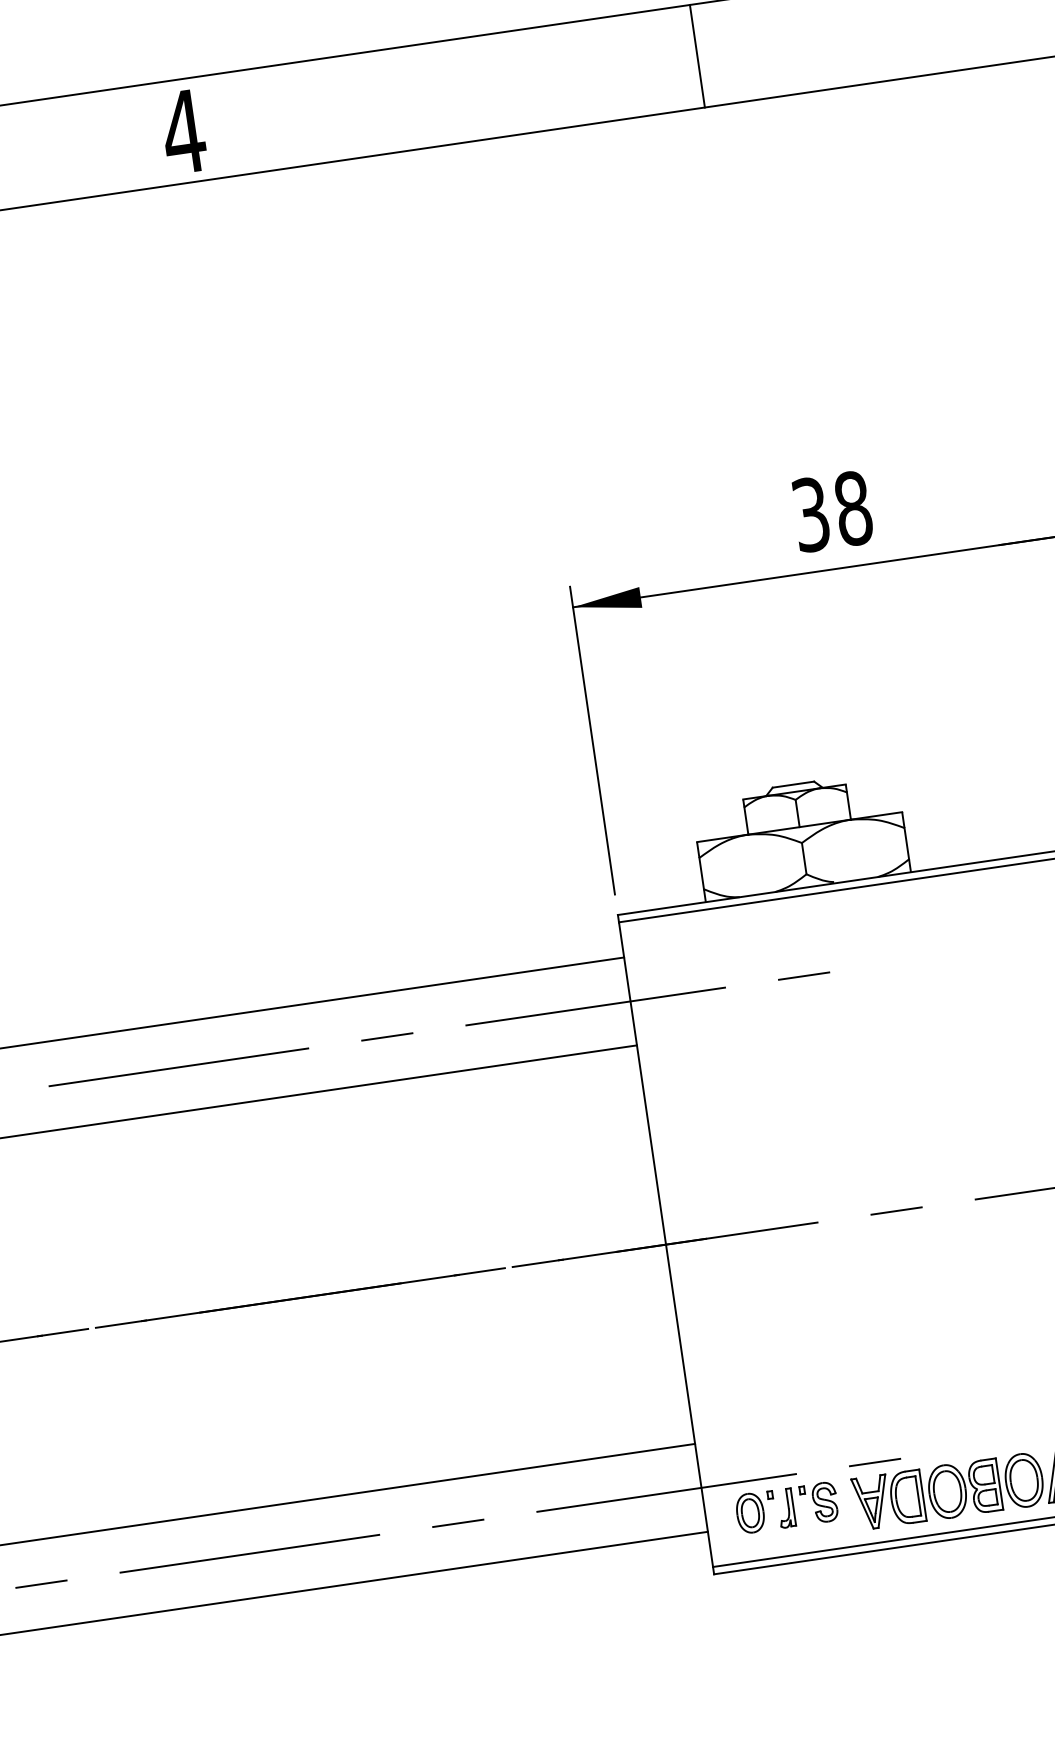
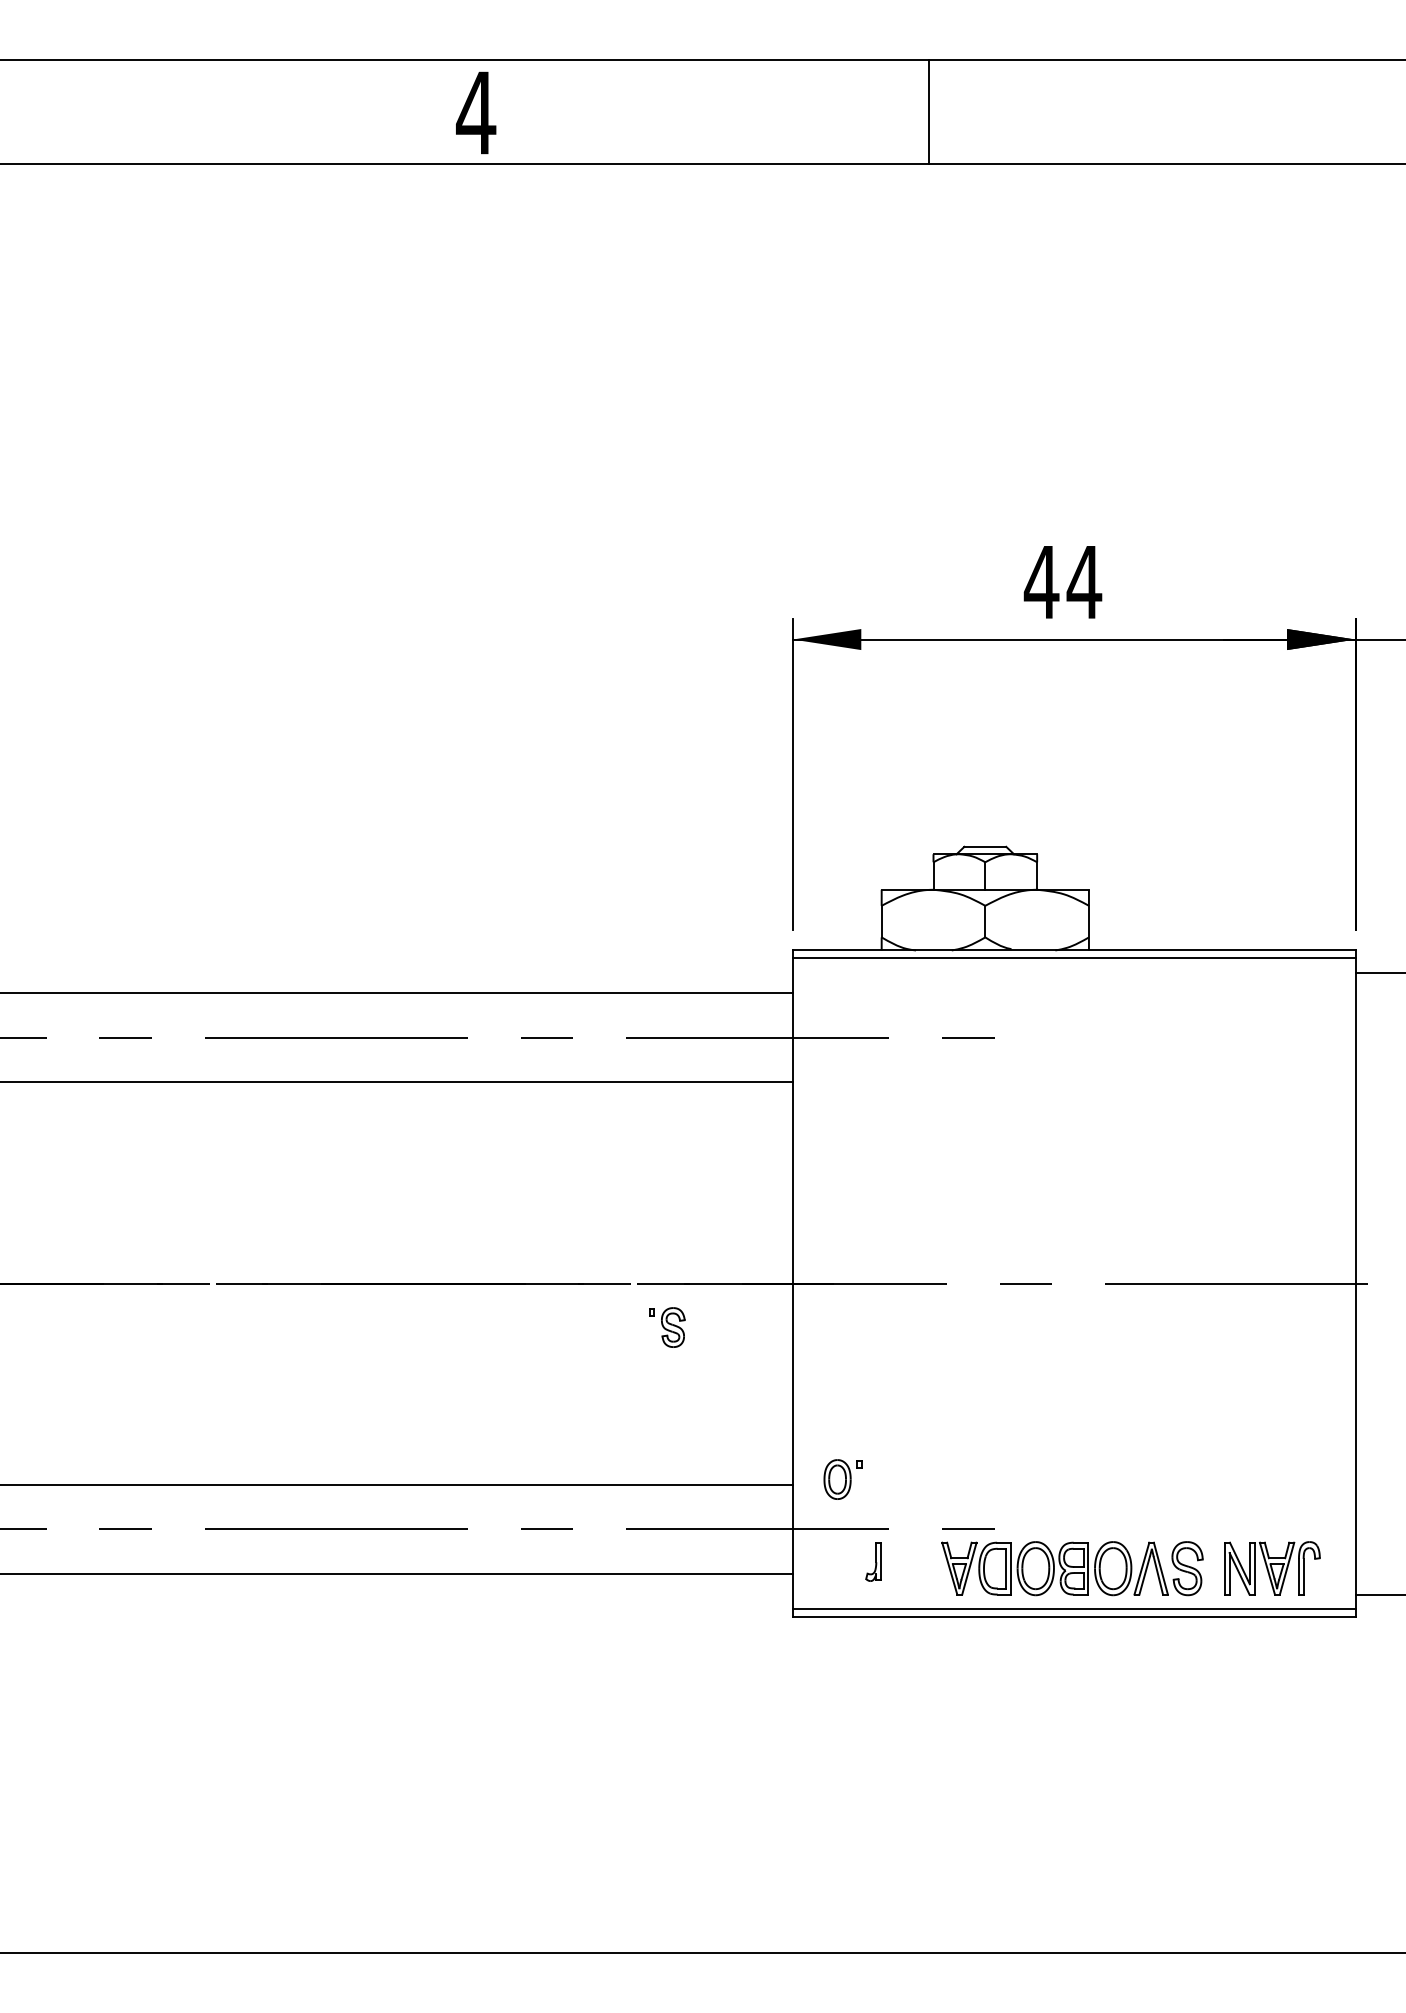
line: (697, 56) -> (929, 112), moved
text: (831, 510) -> (1062, 581), 38 -> 44
part: (819, 1503) -> (667, 1327), moved
part: (755, 1512) -> (842, 1479), moved

